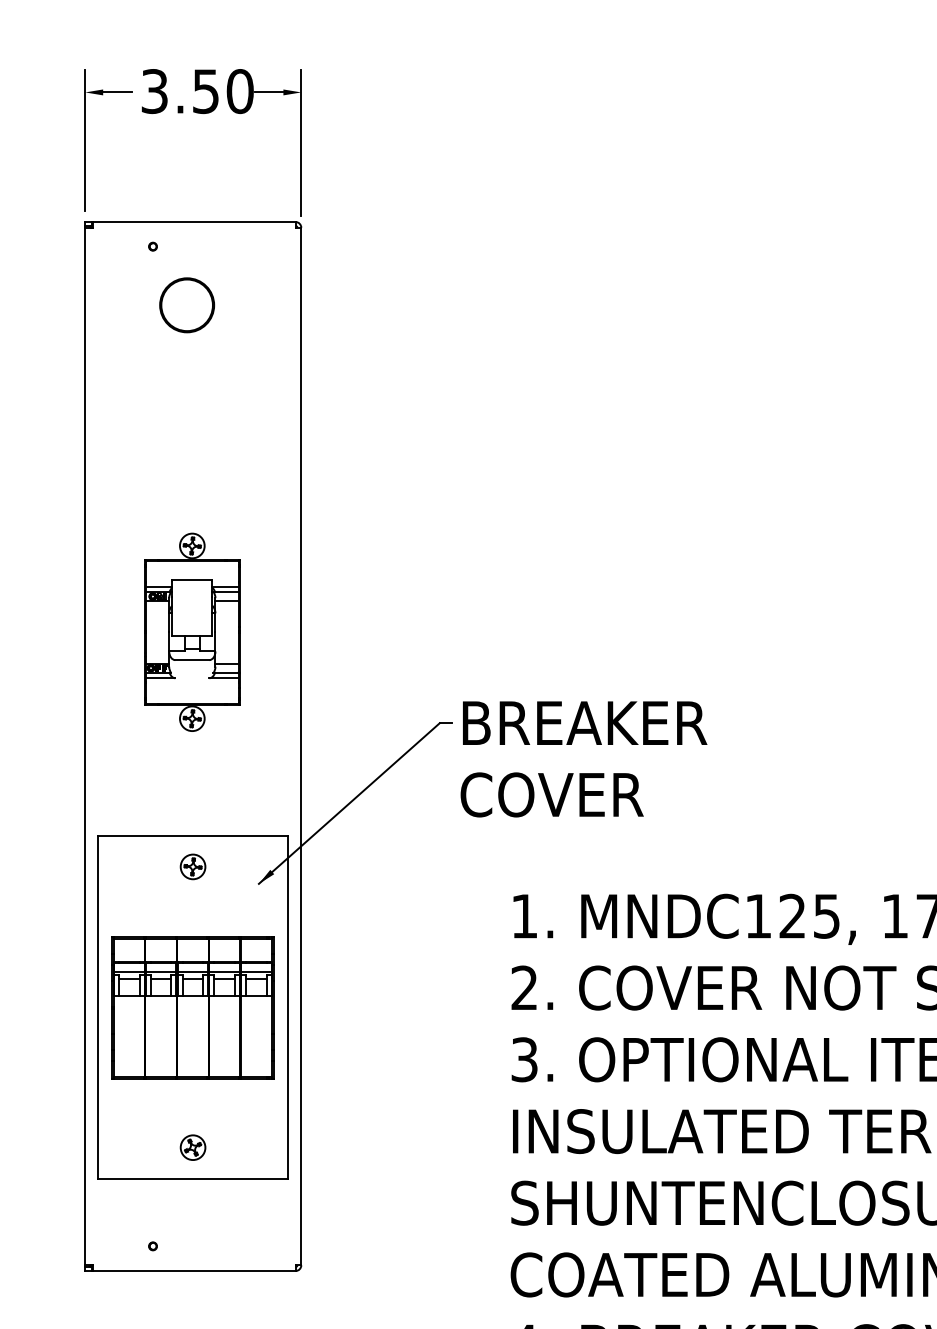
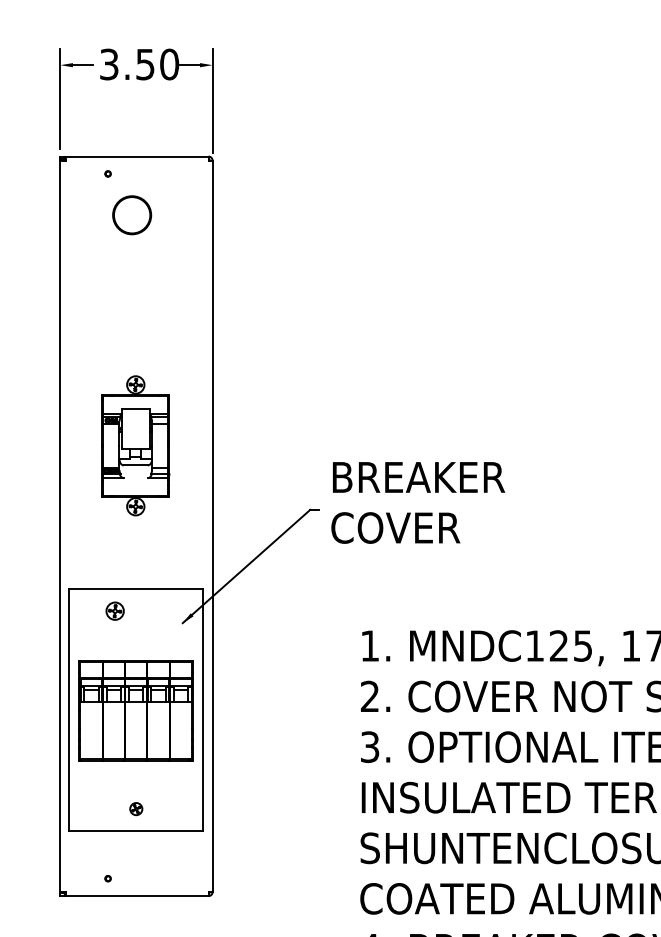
text: (583, 759) -> (417, 503), moved
part: (192, 866) -> (114, 610), moved
part: (192, 1147) -> (135, 809), size x0.7

